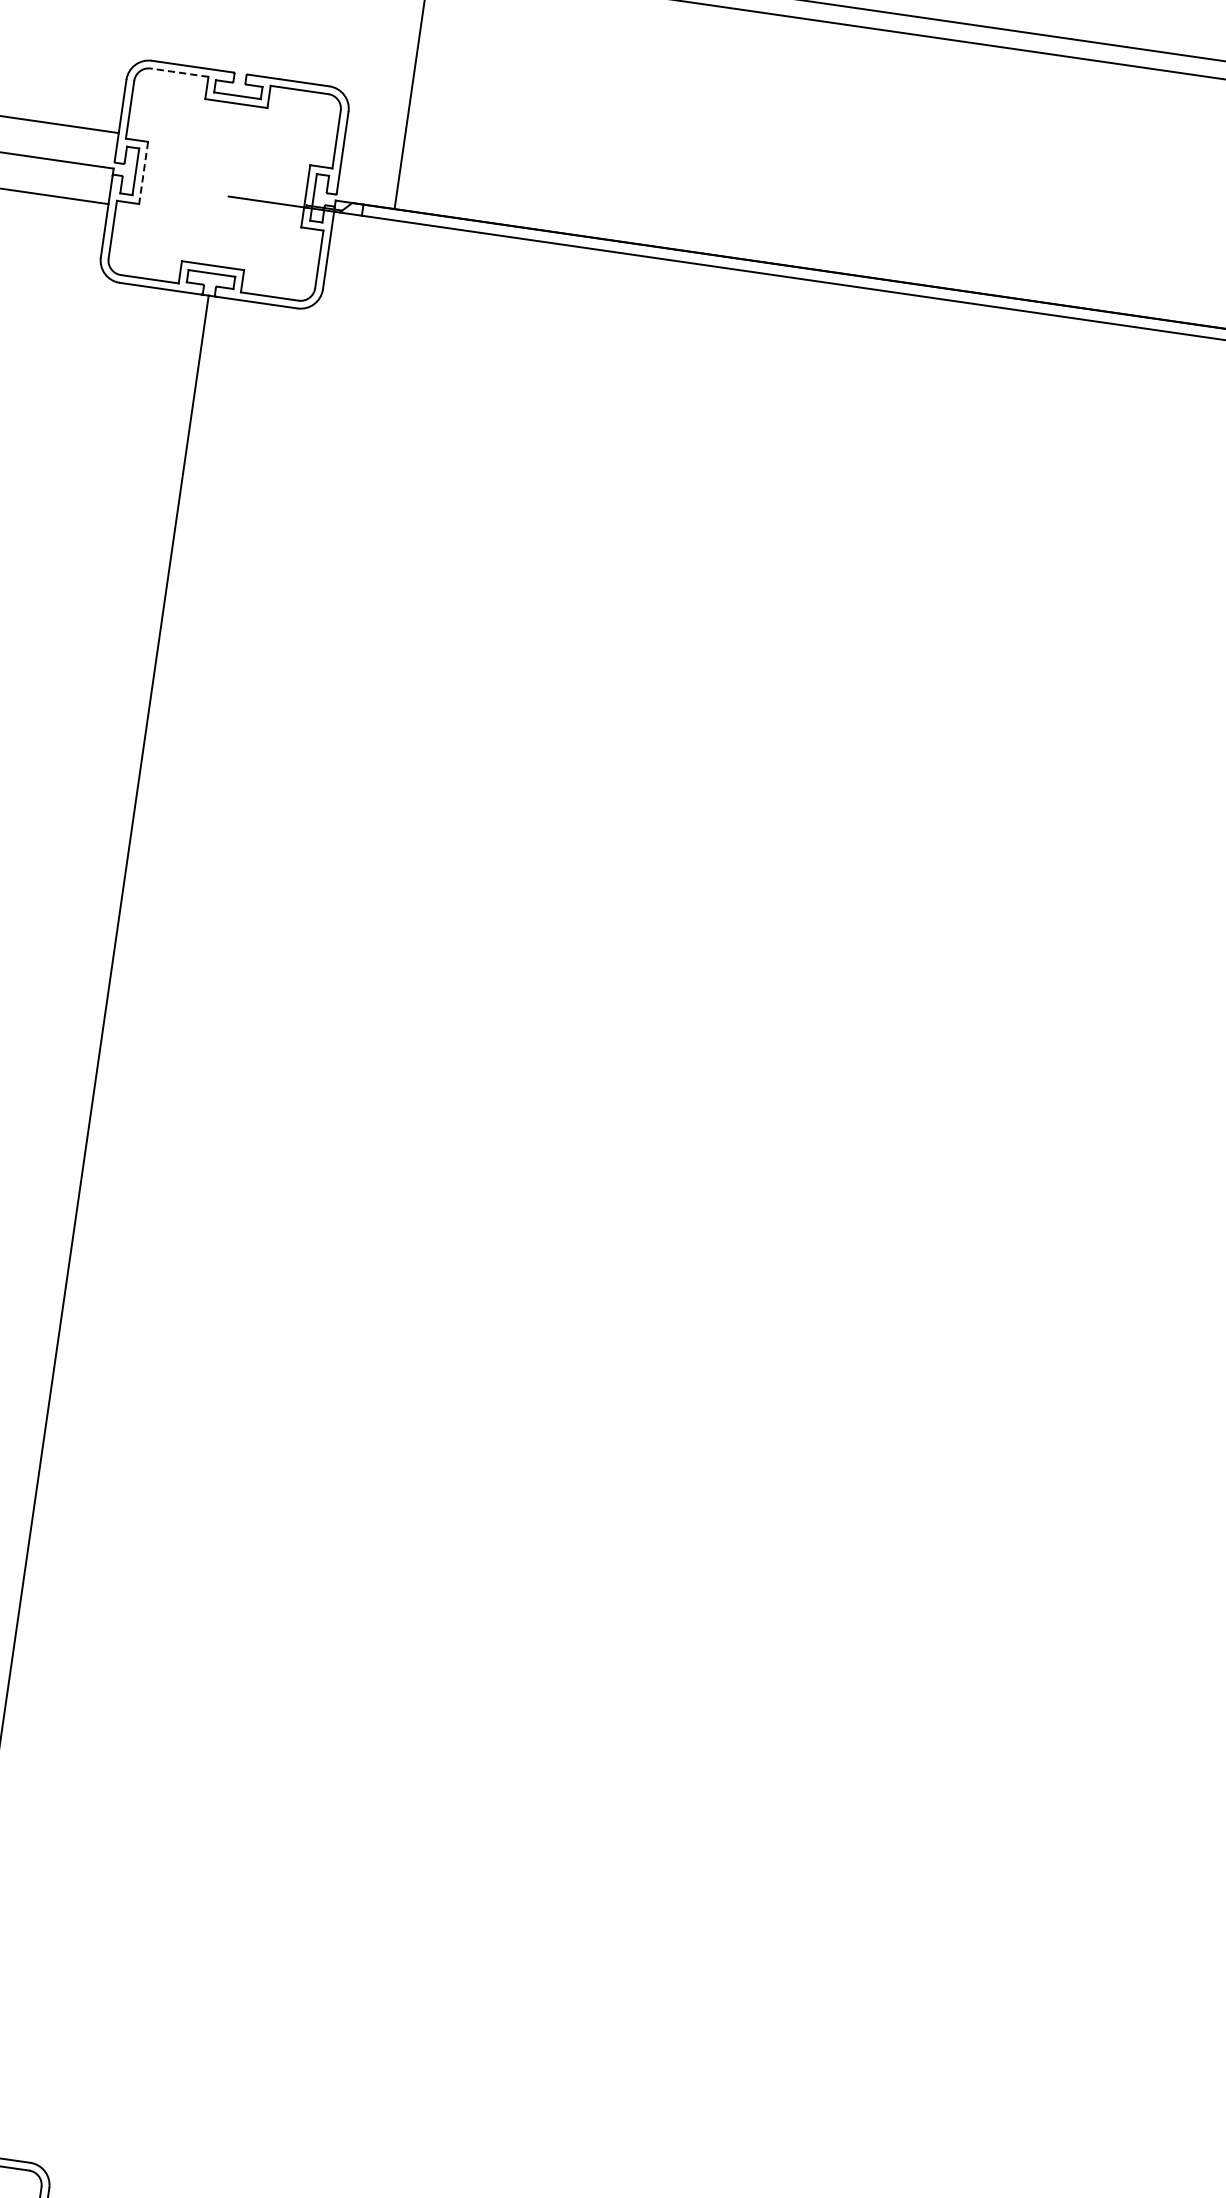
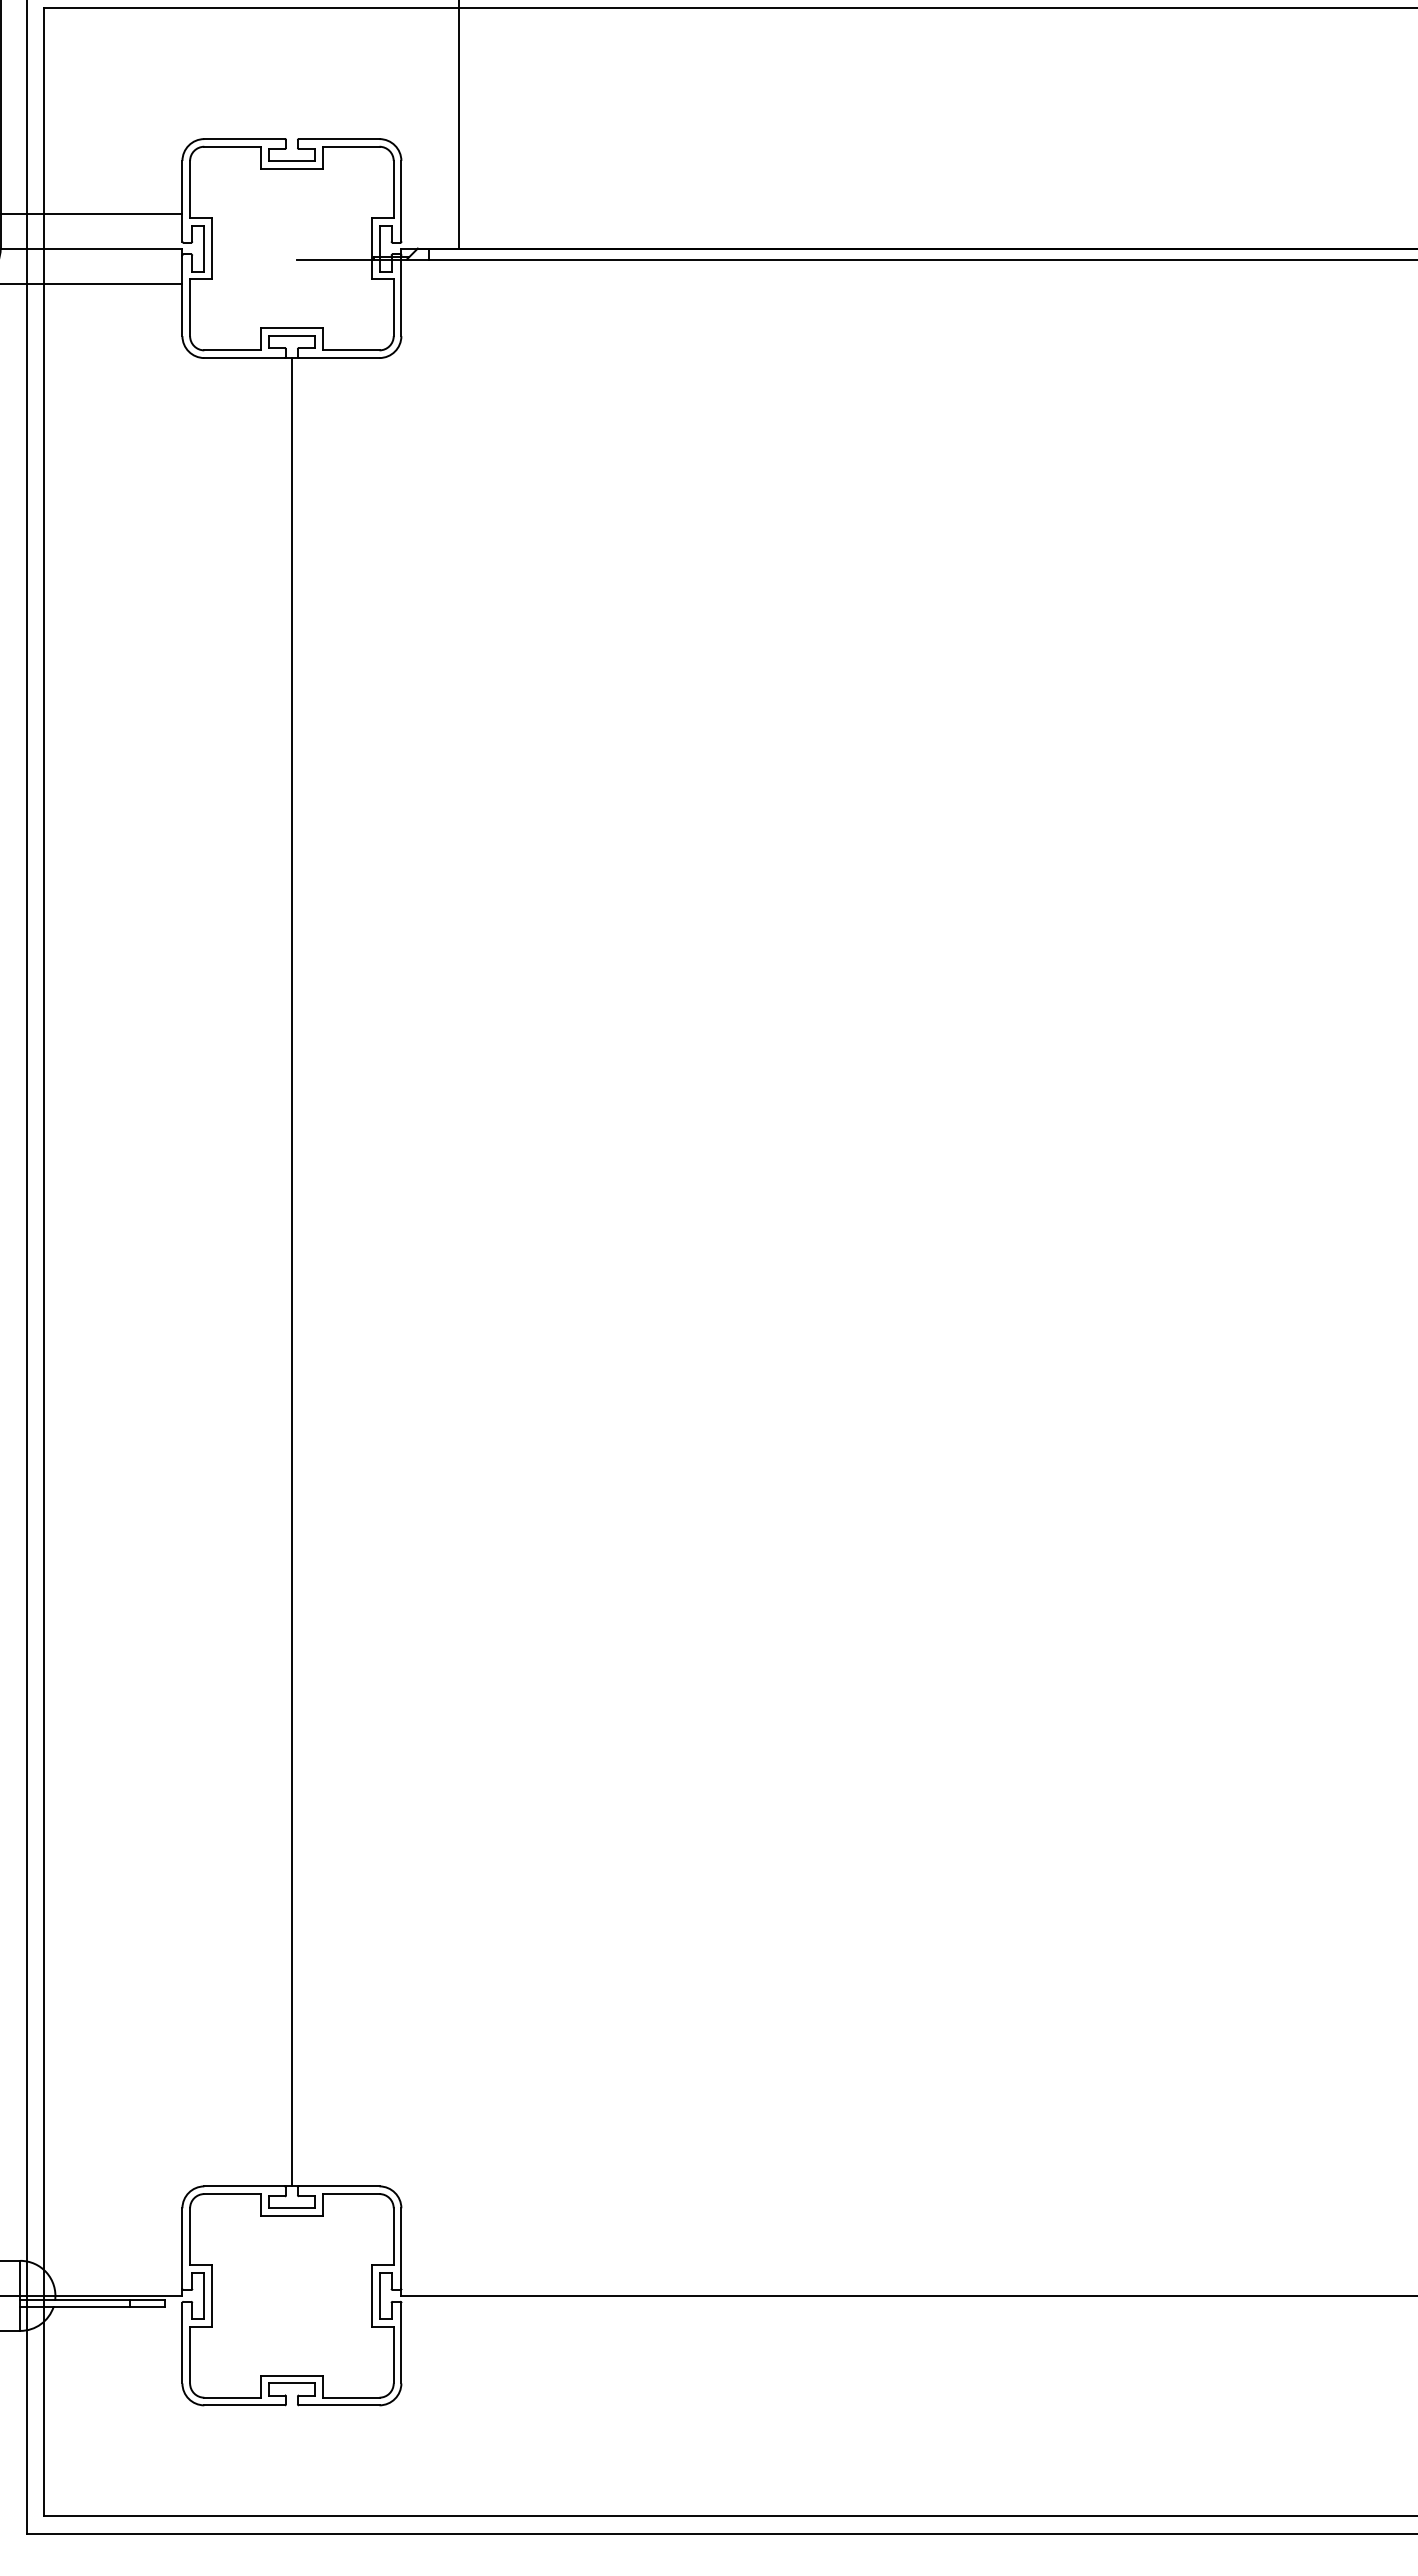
line: (179, 72) -> (232, 146), dashed -> solid
line: (144, 172) -> (212, 248), dashed -> solid

